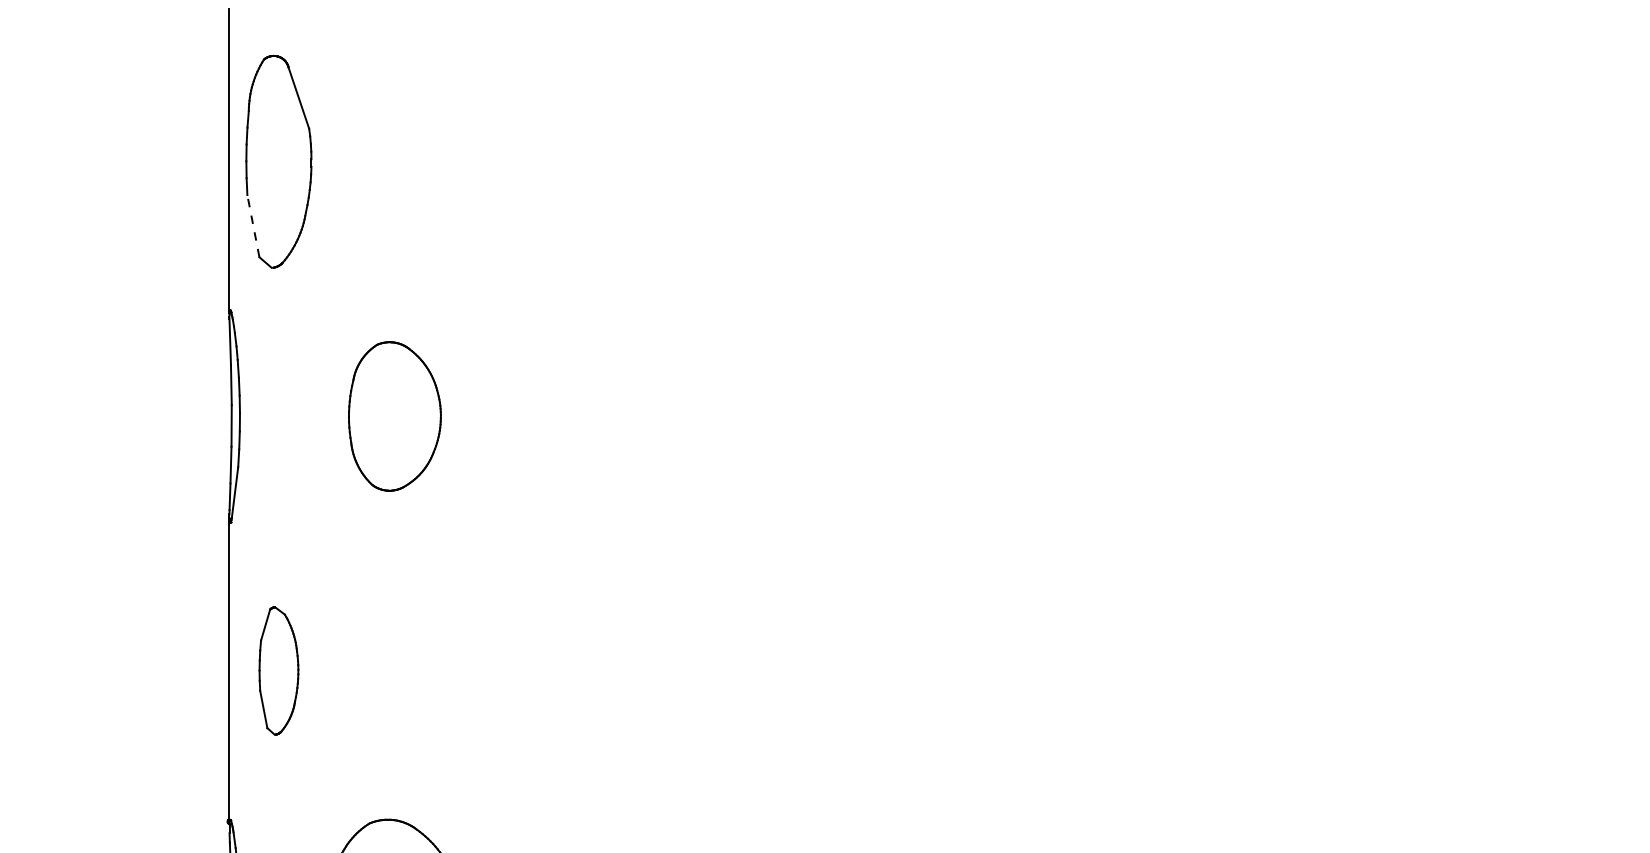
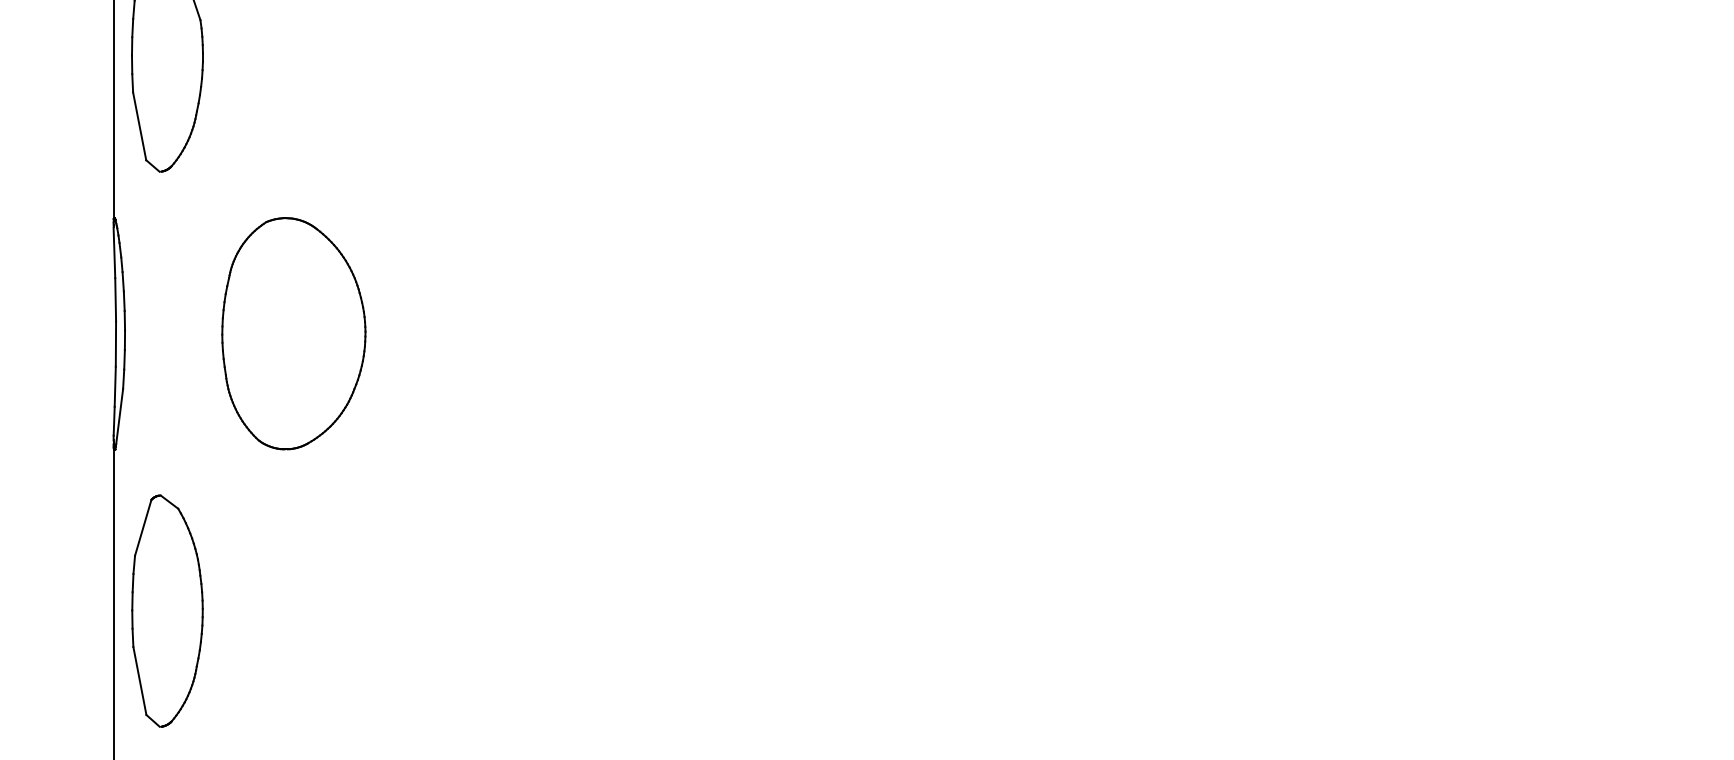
line: (253, 226) -> (139, 126), dashed -> solid
part: (394, 416) -> (293, 333), size x1.43
part: (278, 670) -> (167, 610), size x1.67

